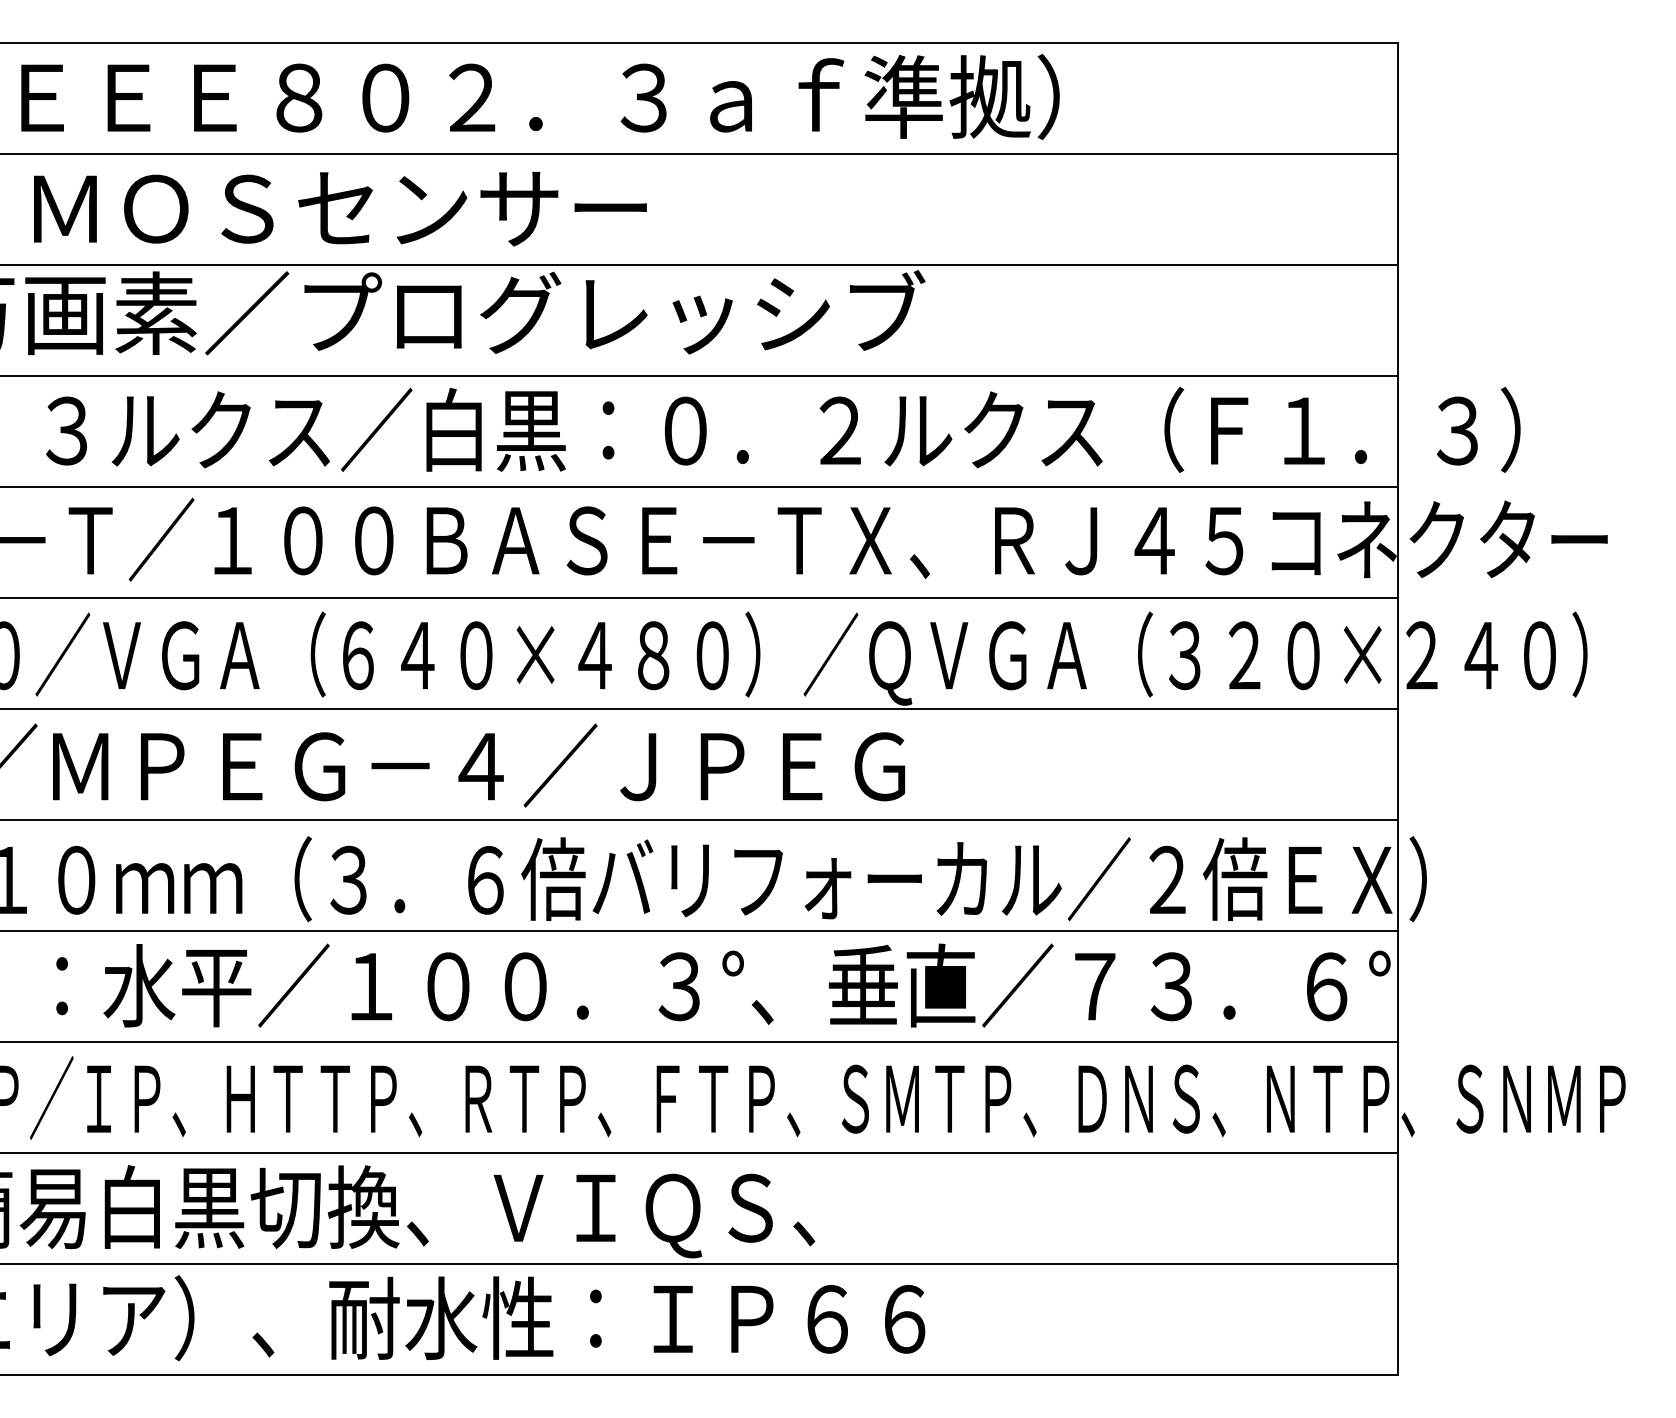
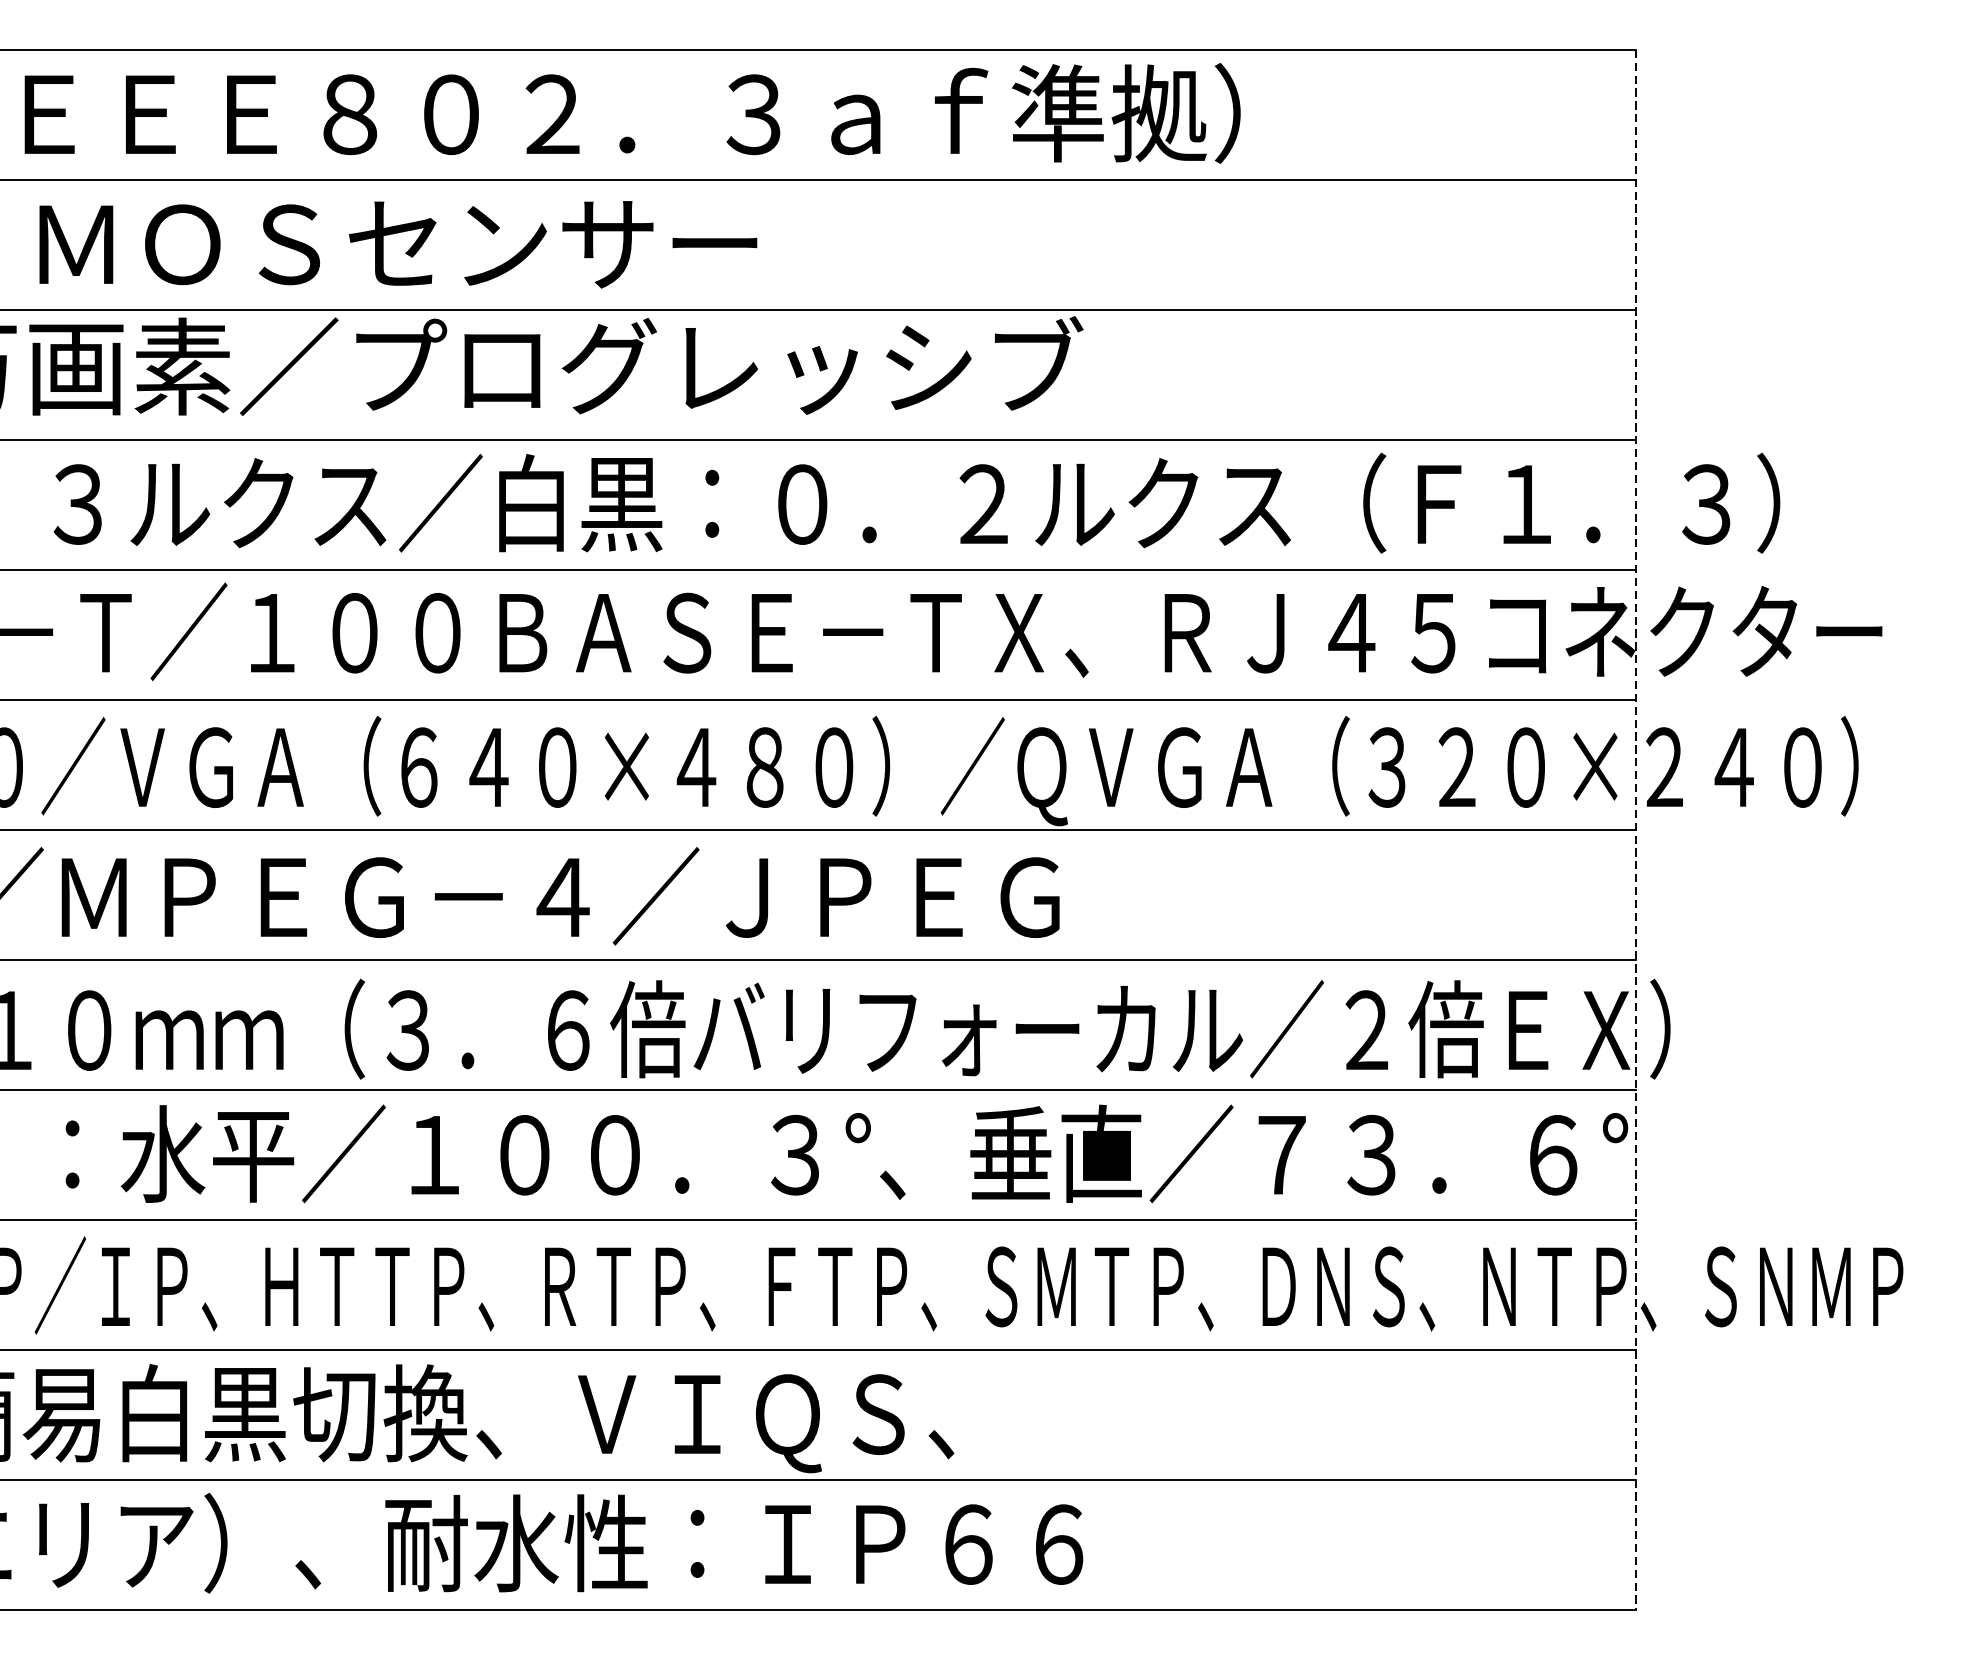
line: (1397, 709) -> (1636, 830), solid -> dashed

